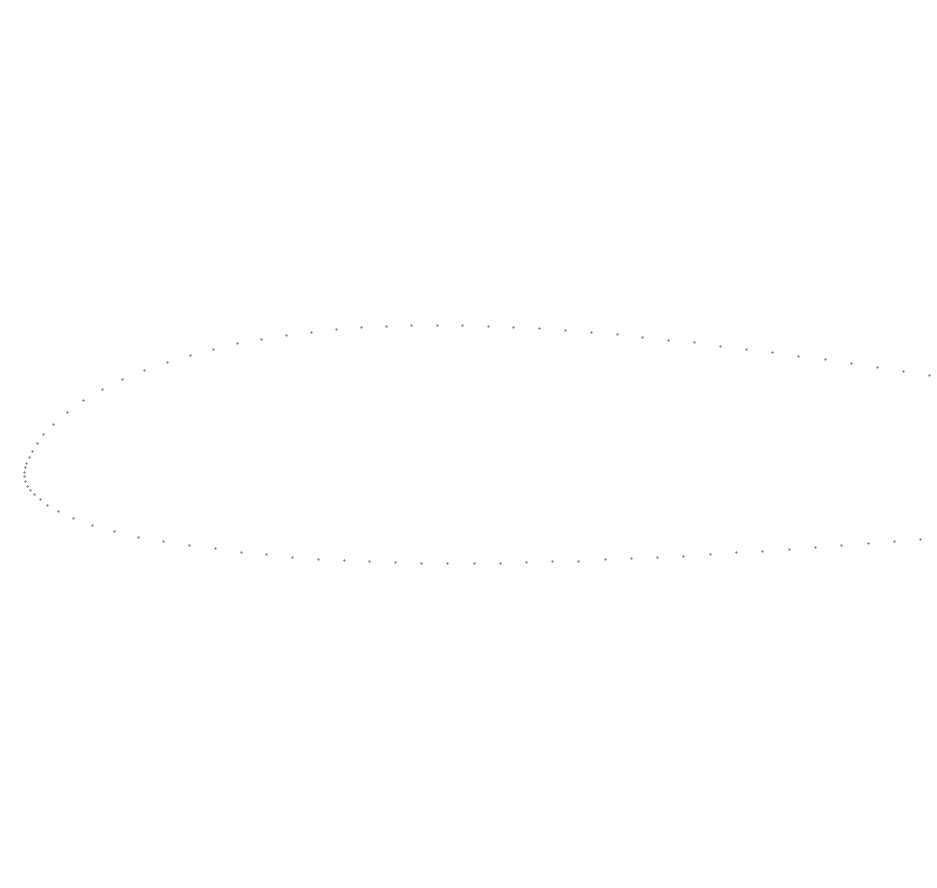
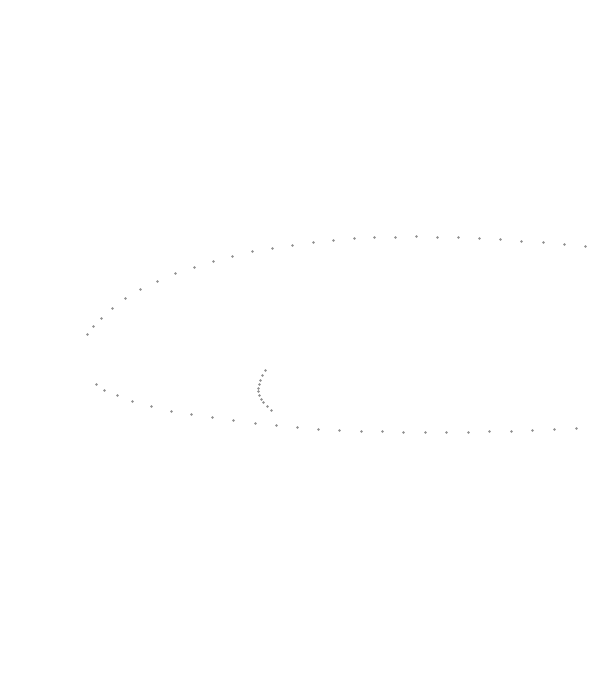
part: (25, 476) -> (259, 391), moved

